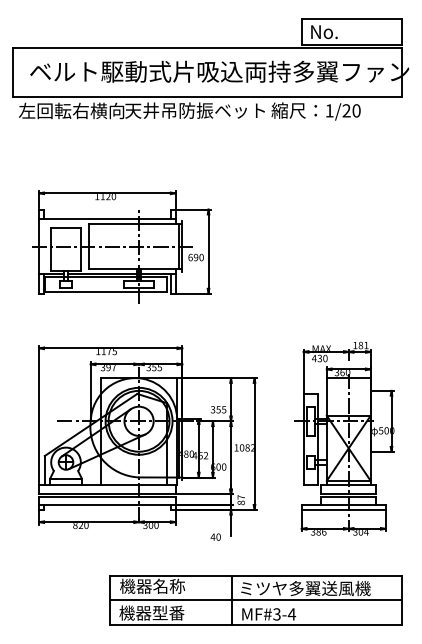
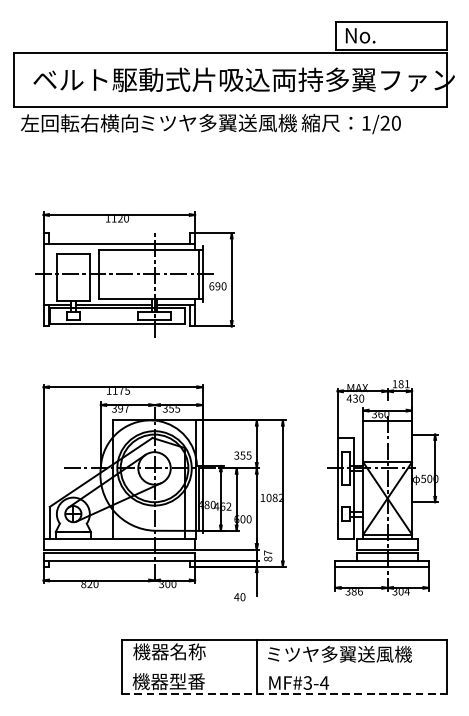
text: (196, 110) -> (218, 122), 天井吊防振ベット -> ミツヤ多翼送風機
line: (255, 600) -> (283, 667), removed
line: (256, 624) -> (285, 694), solid -> dashed

